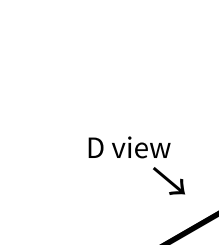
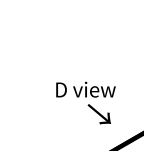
text: (129, 147) -> (85, 89), moved

